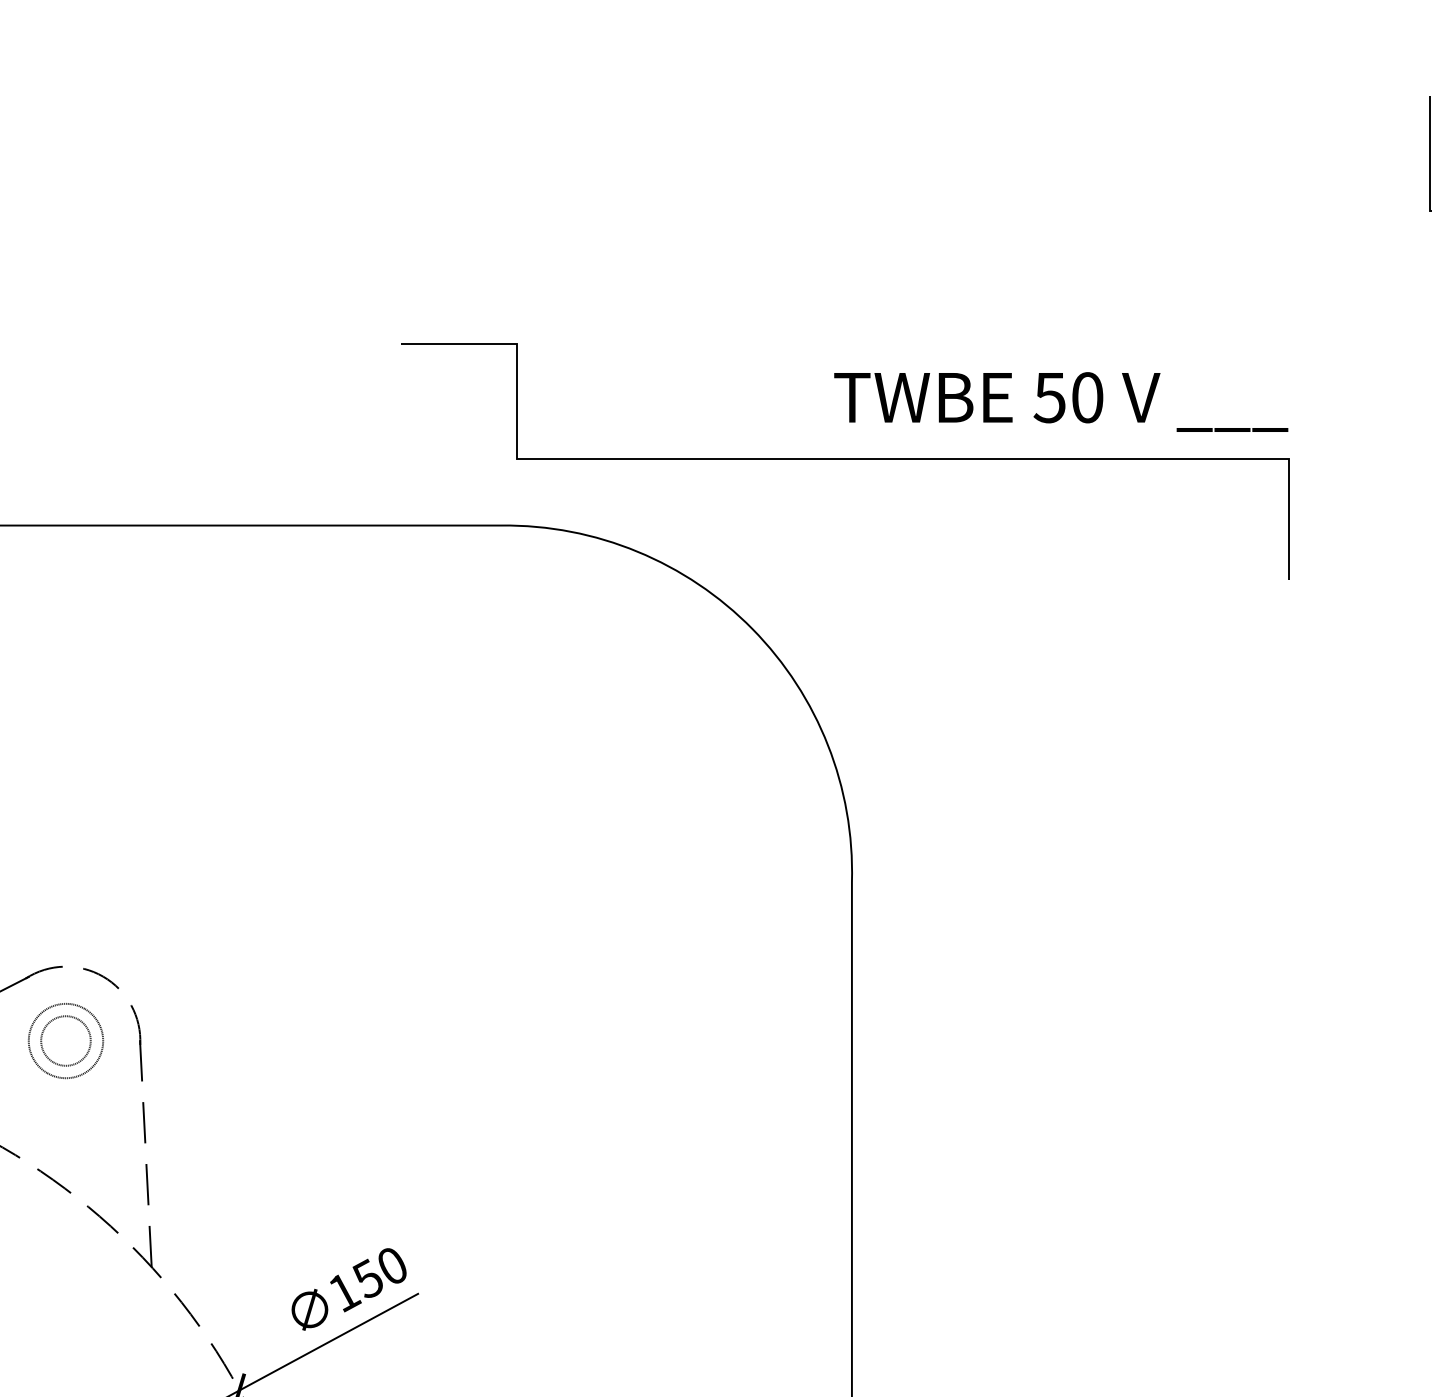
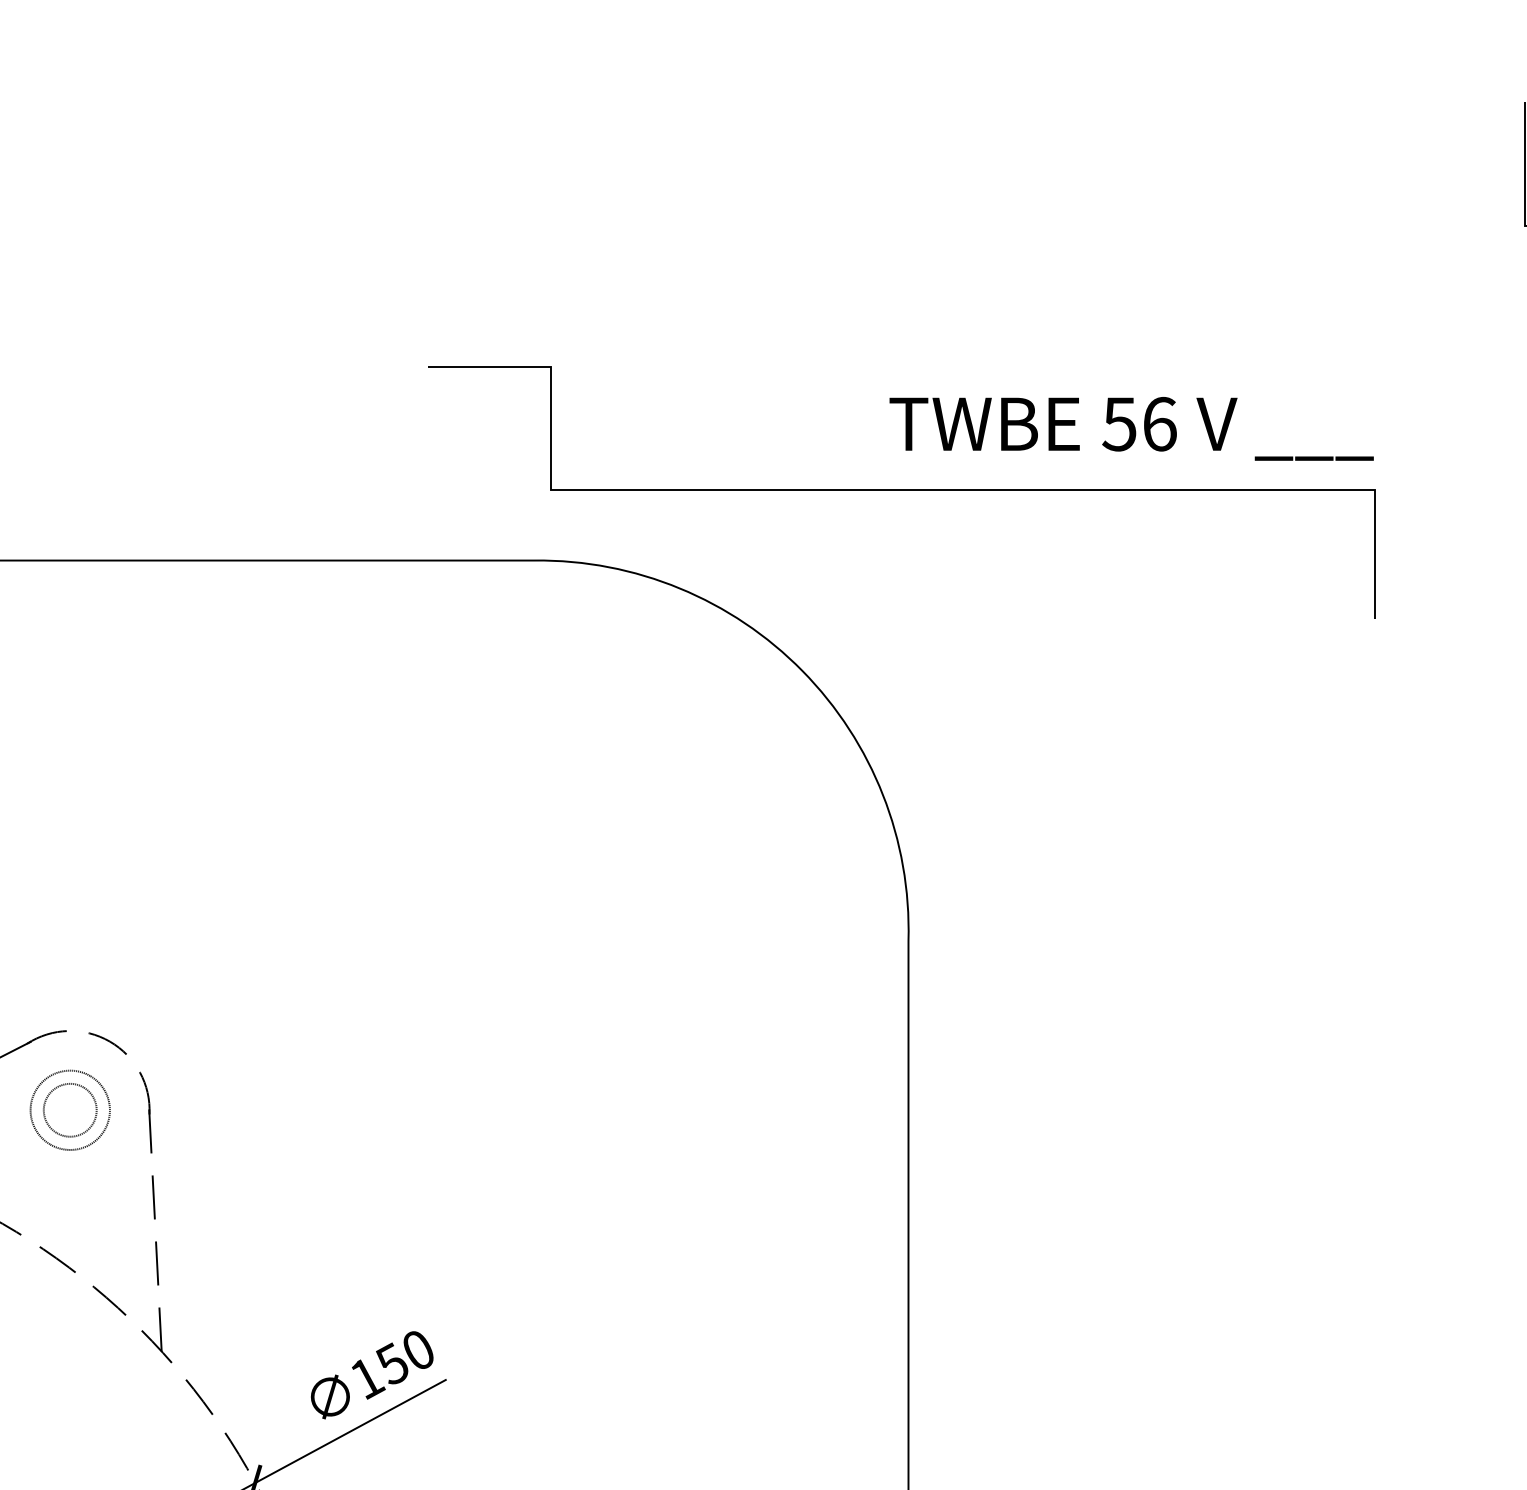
text: (1087, 397) -> (1159, 423), 50 -> 56

